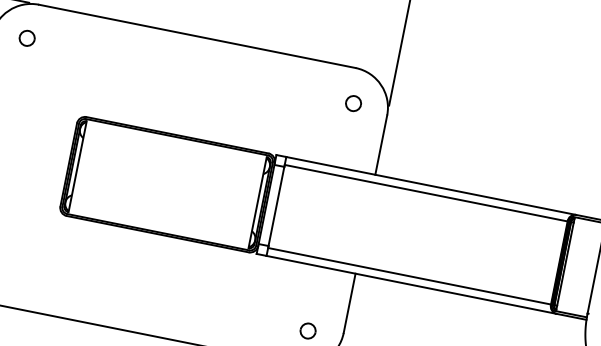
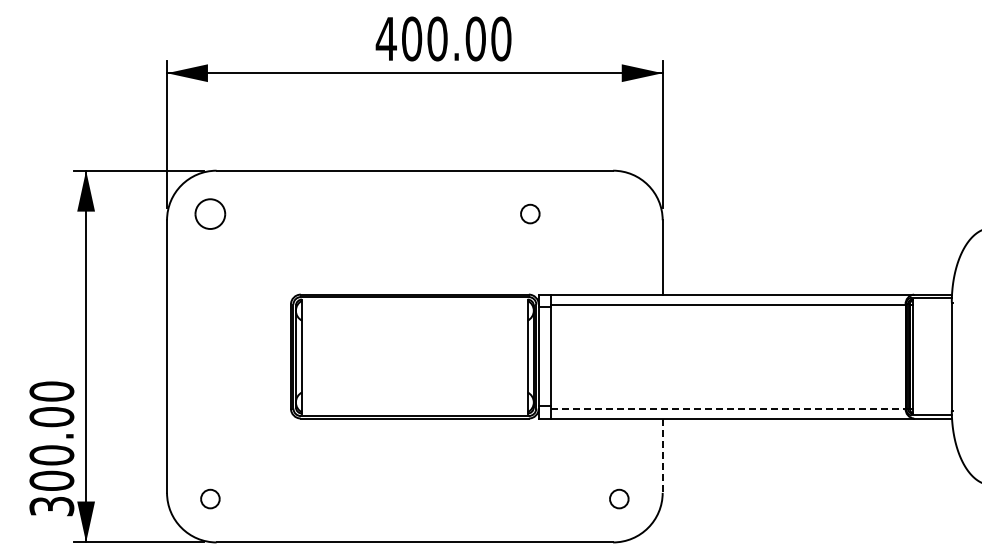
part: (27, 37) -> (210, 213), size x1.6
part: (353, 103) -> (530, 213), moved
line: (409, 276) -> (728, 408), solid -> dashed
line: (349, 303) -> (662, 456), solid -> dashed

